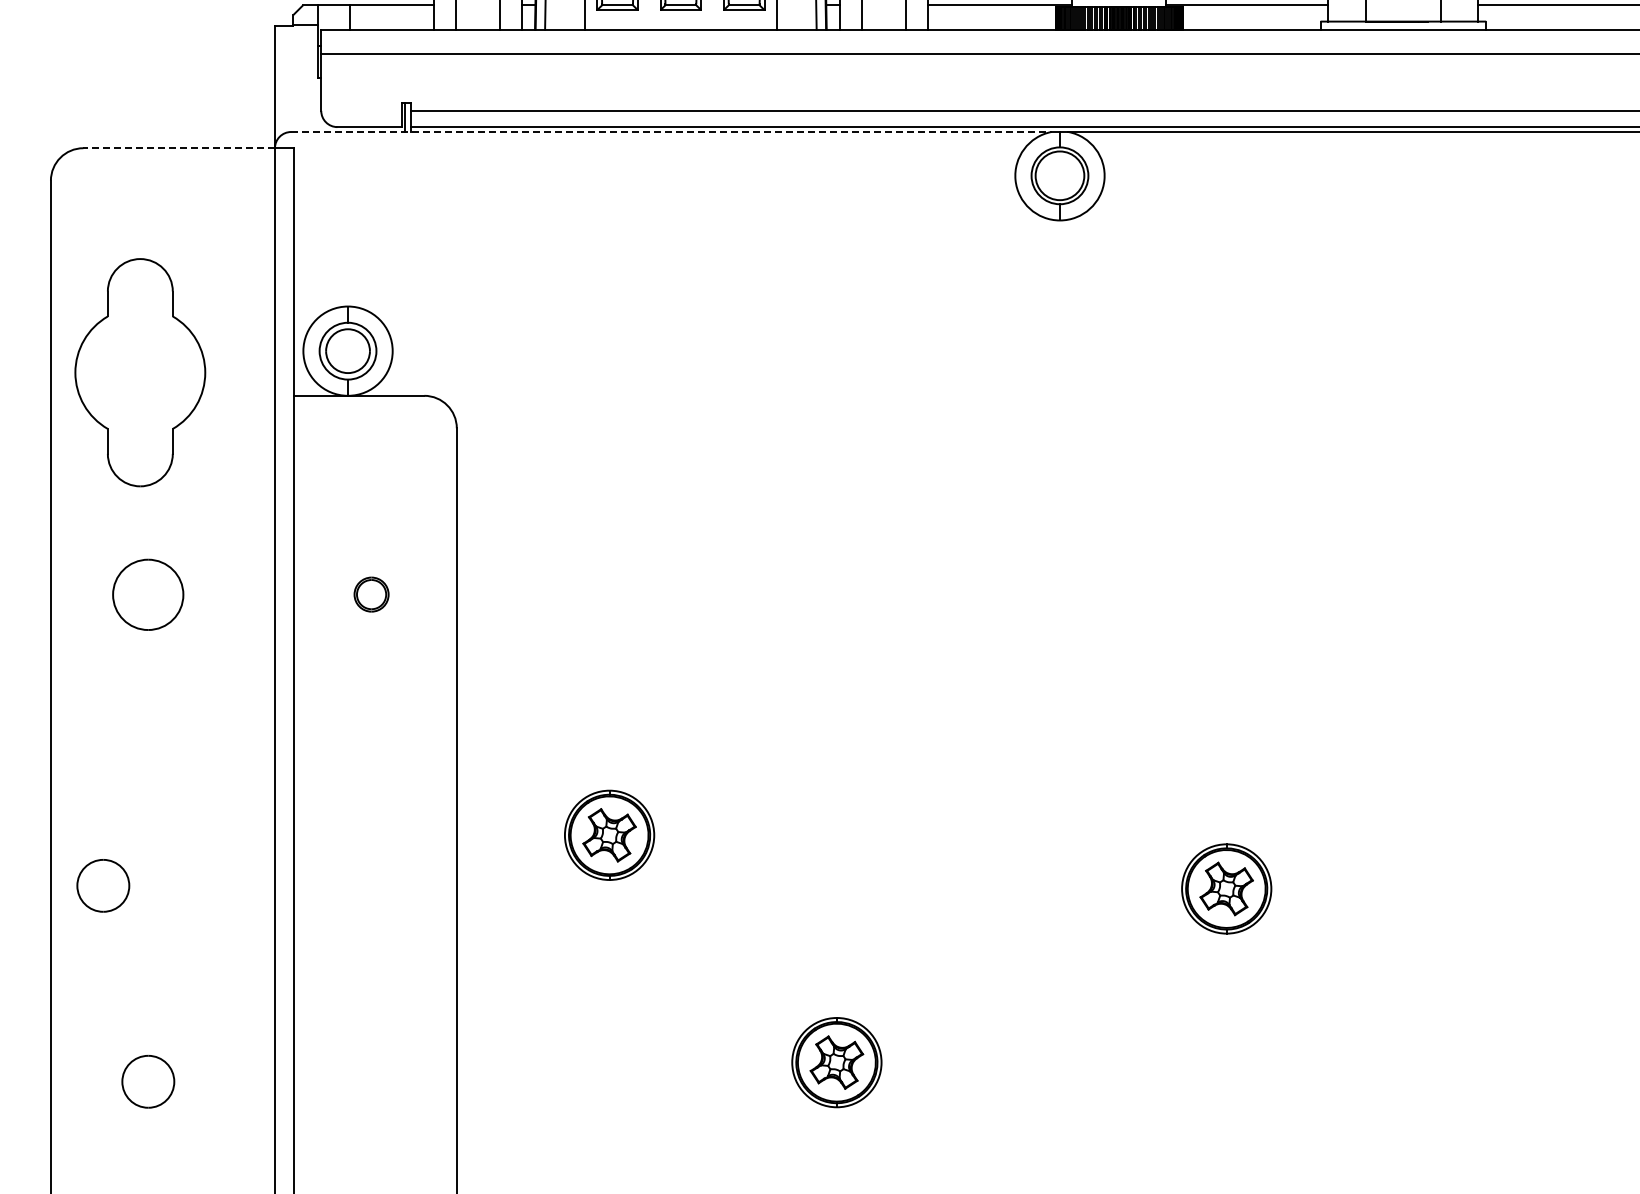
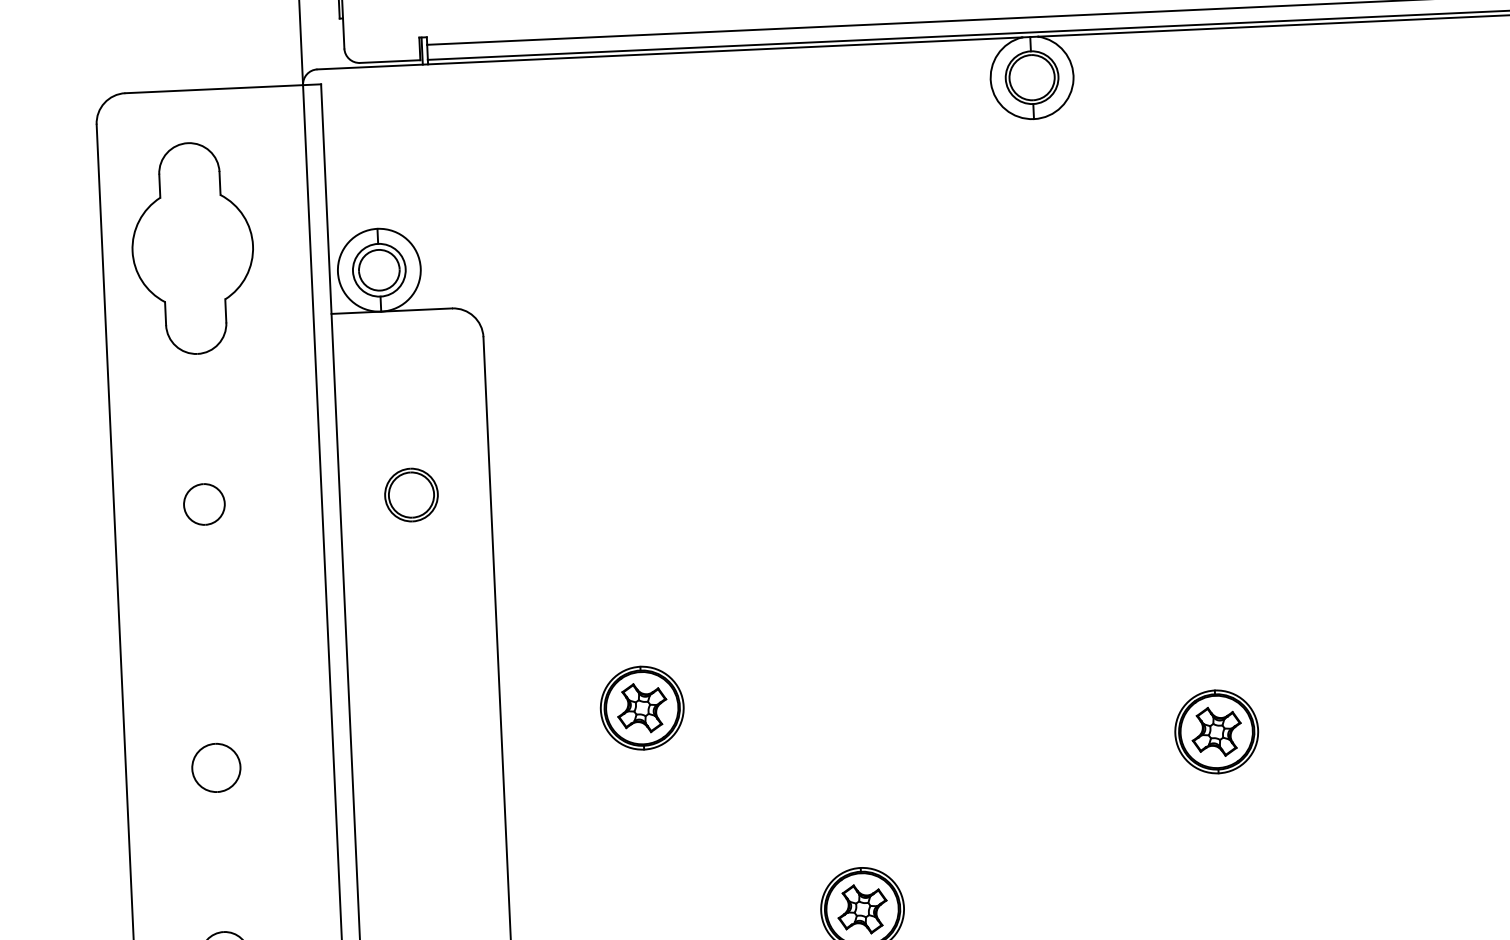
line: (671, 132) -> (670, 53), dashed -> solid
line: (179, 148) -> (214, 89), dashed -> solid
part: (140, 372) -> (192, 248), moved
part: (148, 594) -> (204, 504), size x0.62
part: (371, 594) -> (411, 494), size x1.67
part: (103, 885) -> (216, 767), moved

